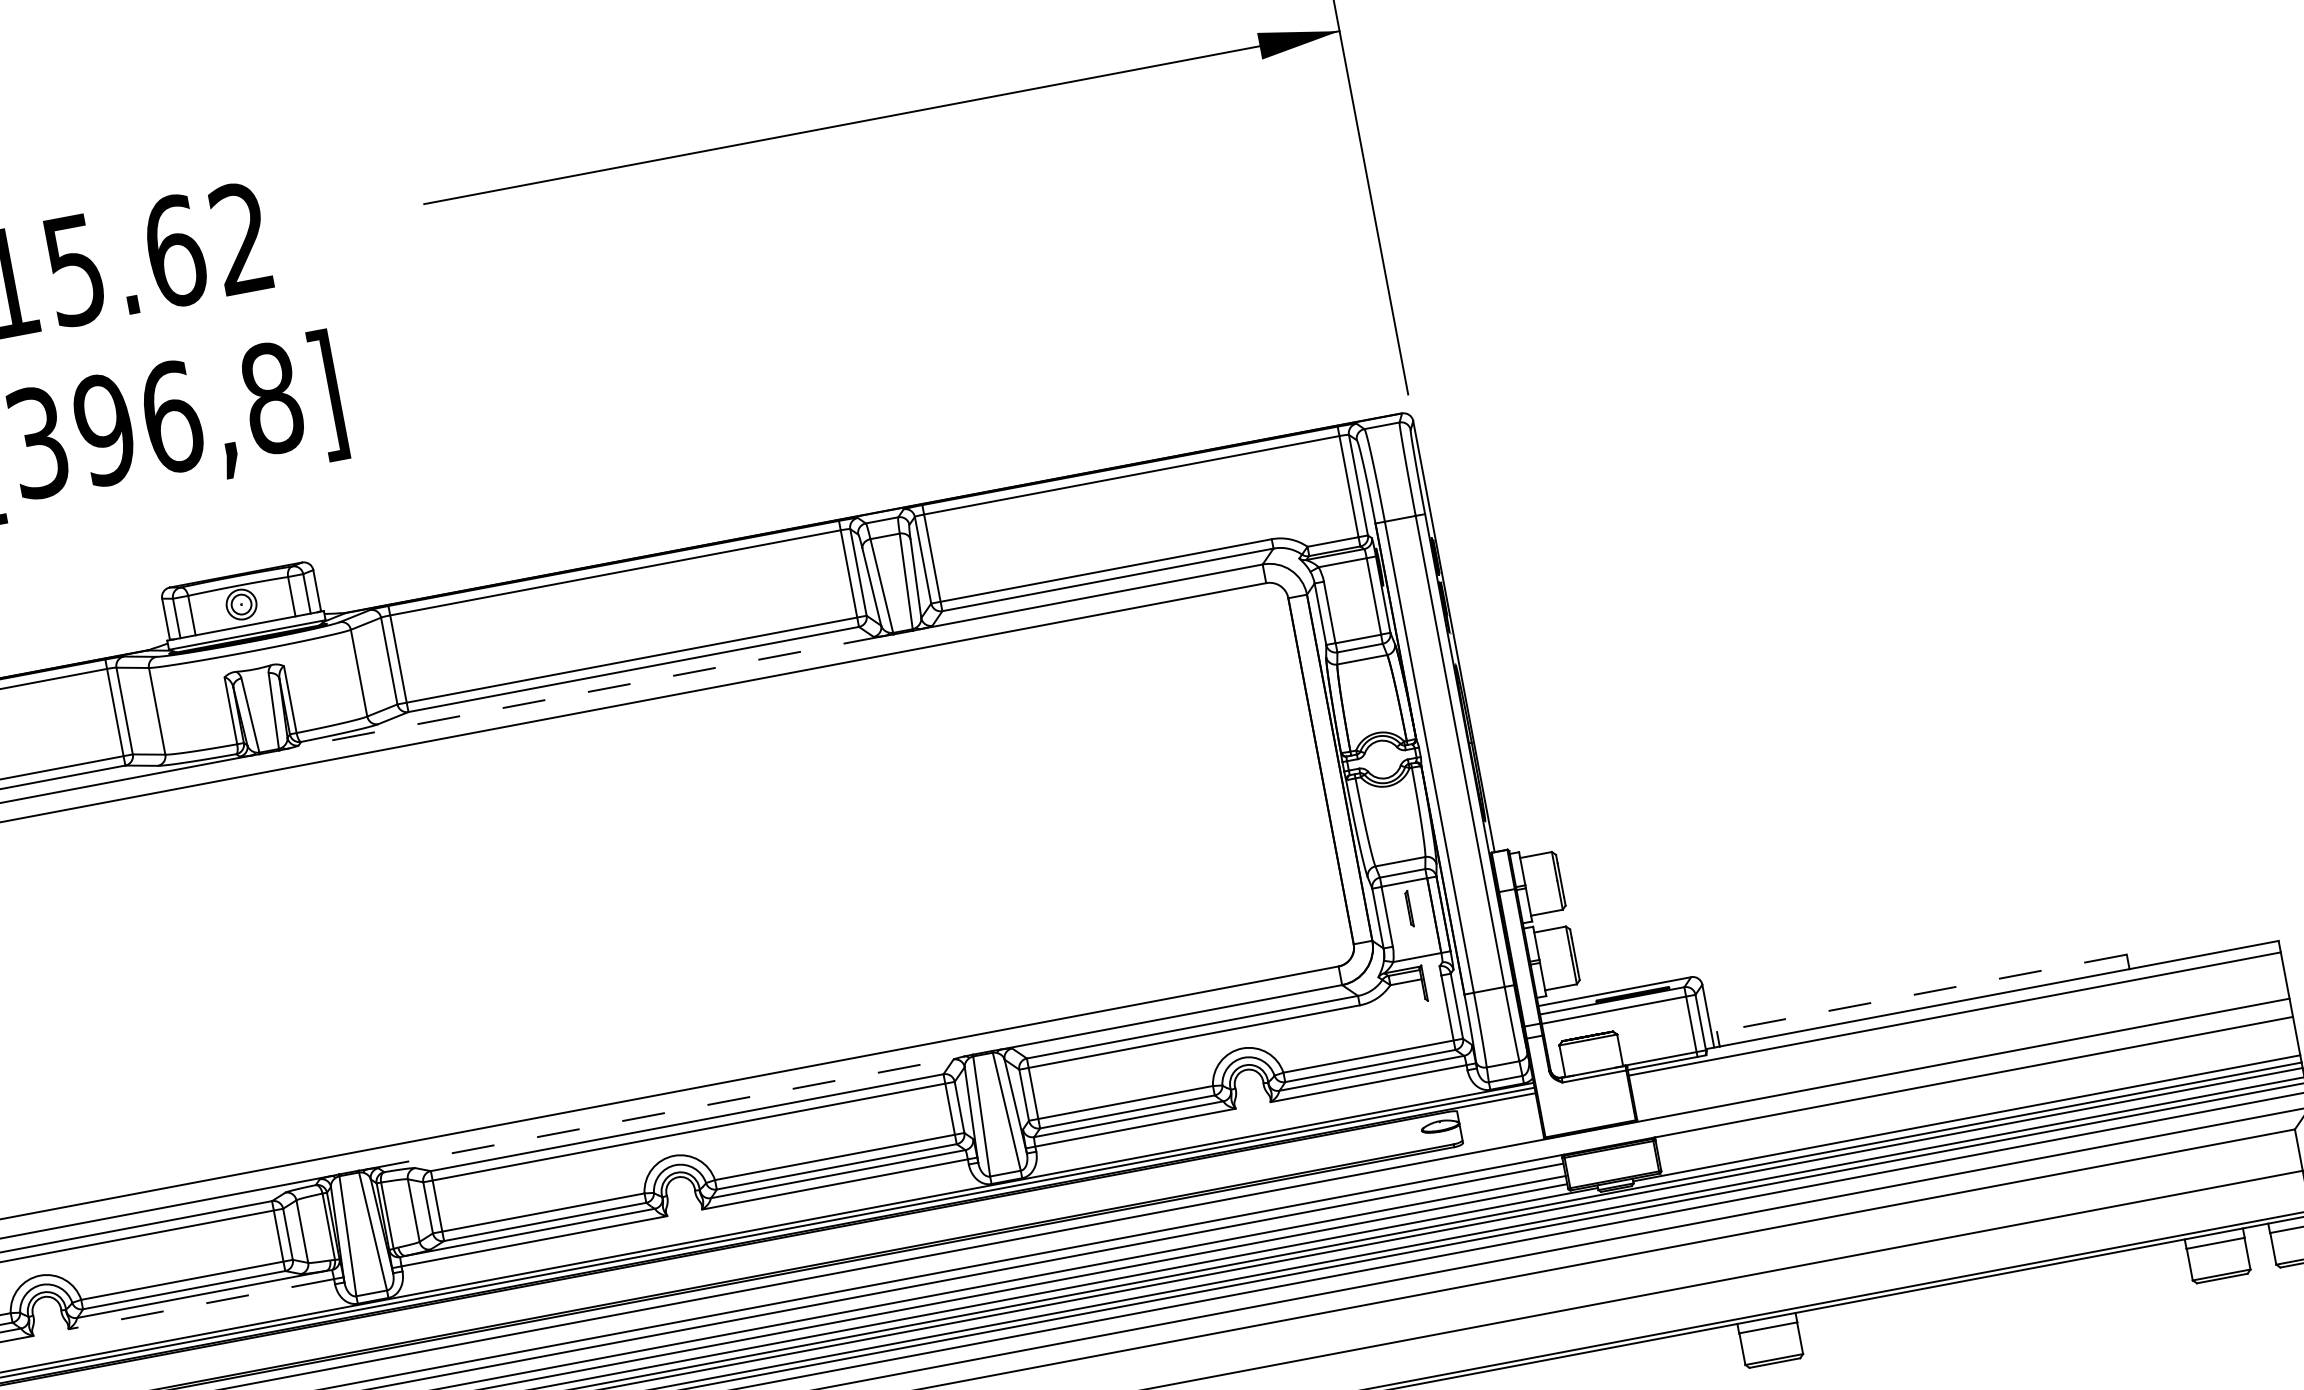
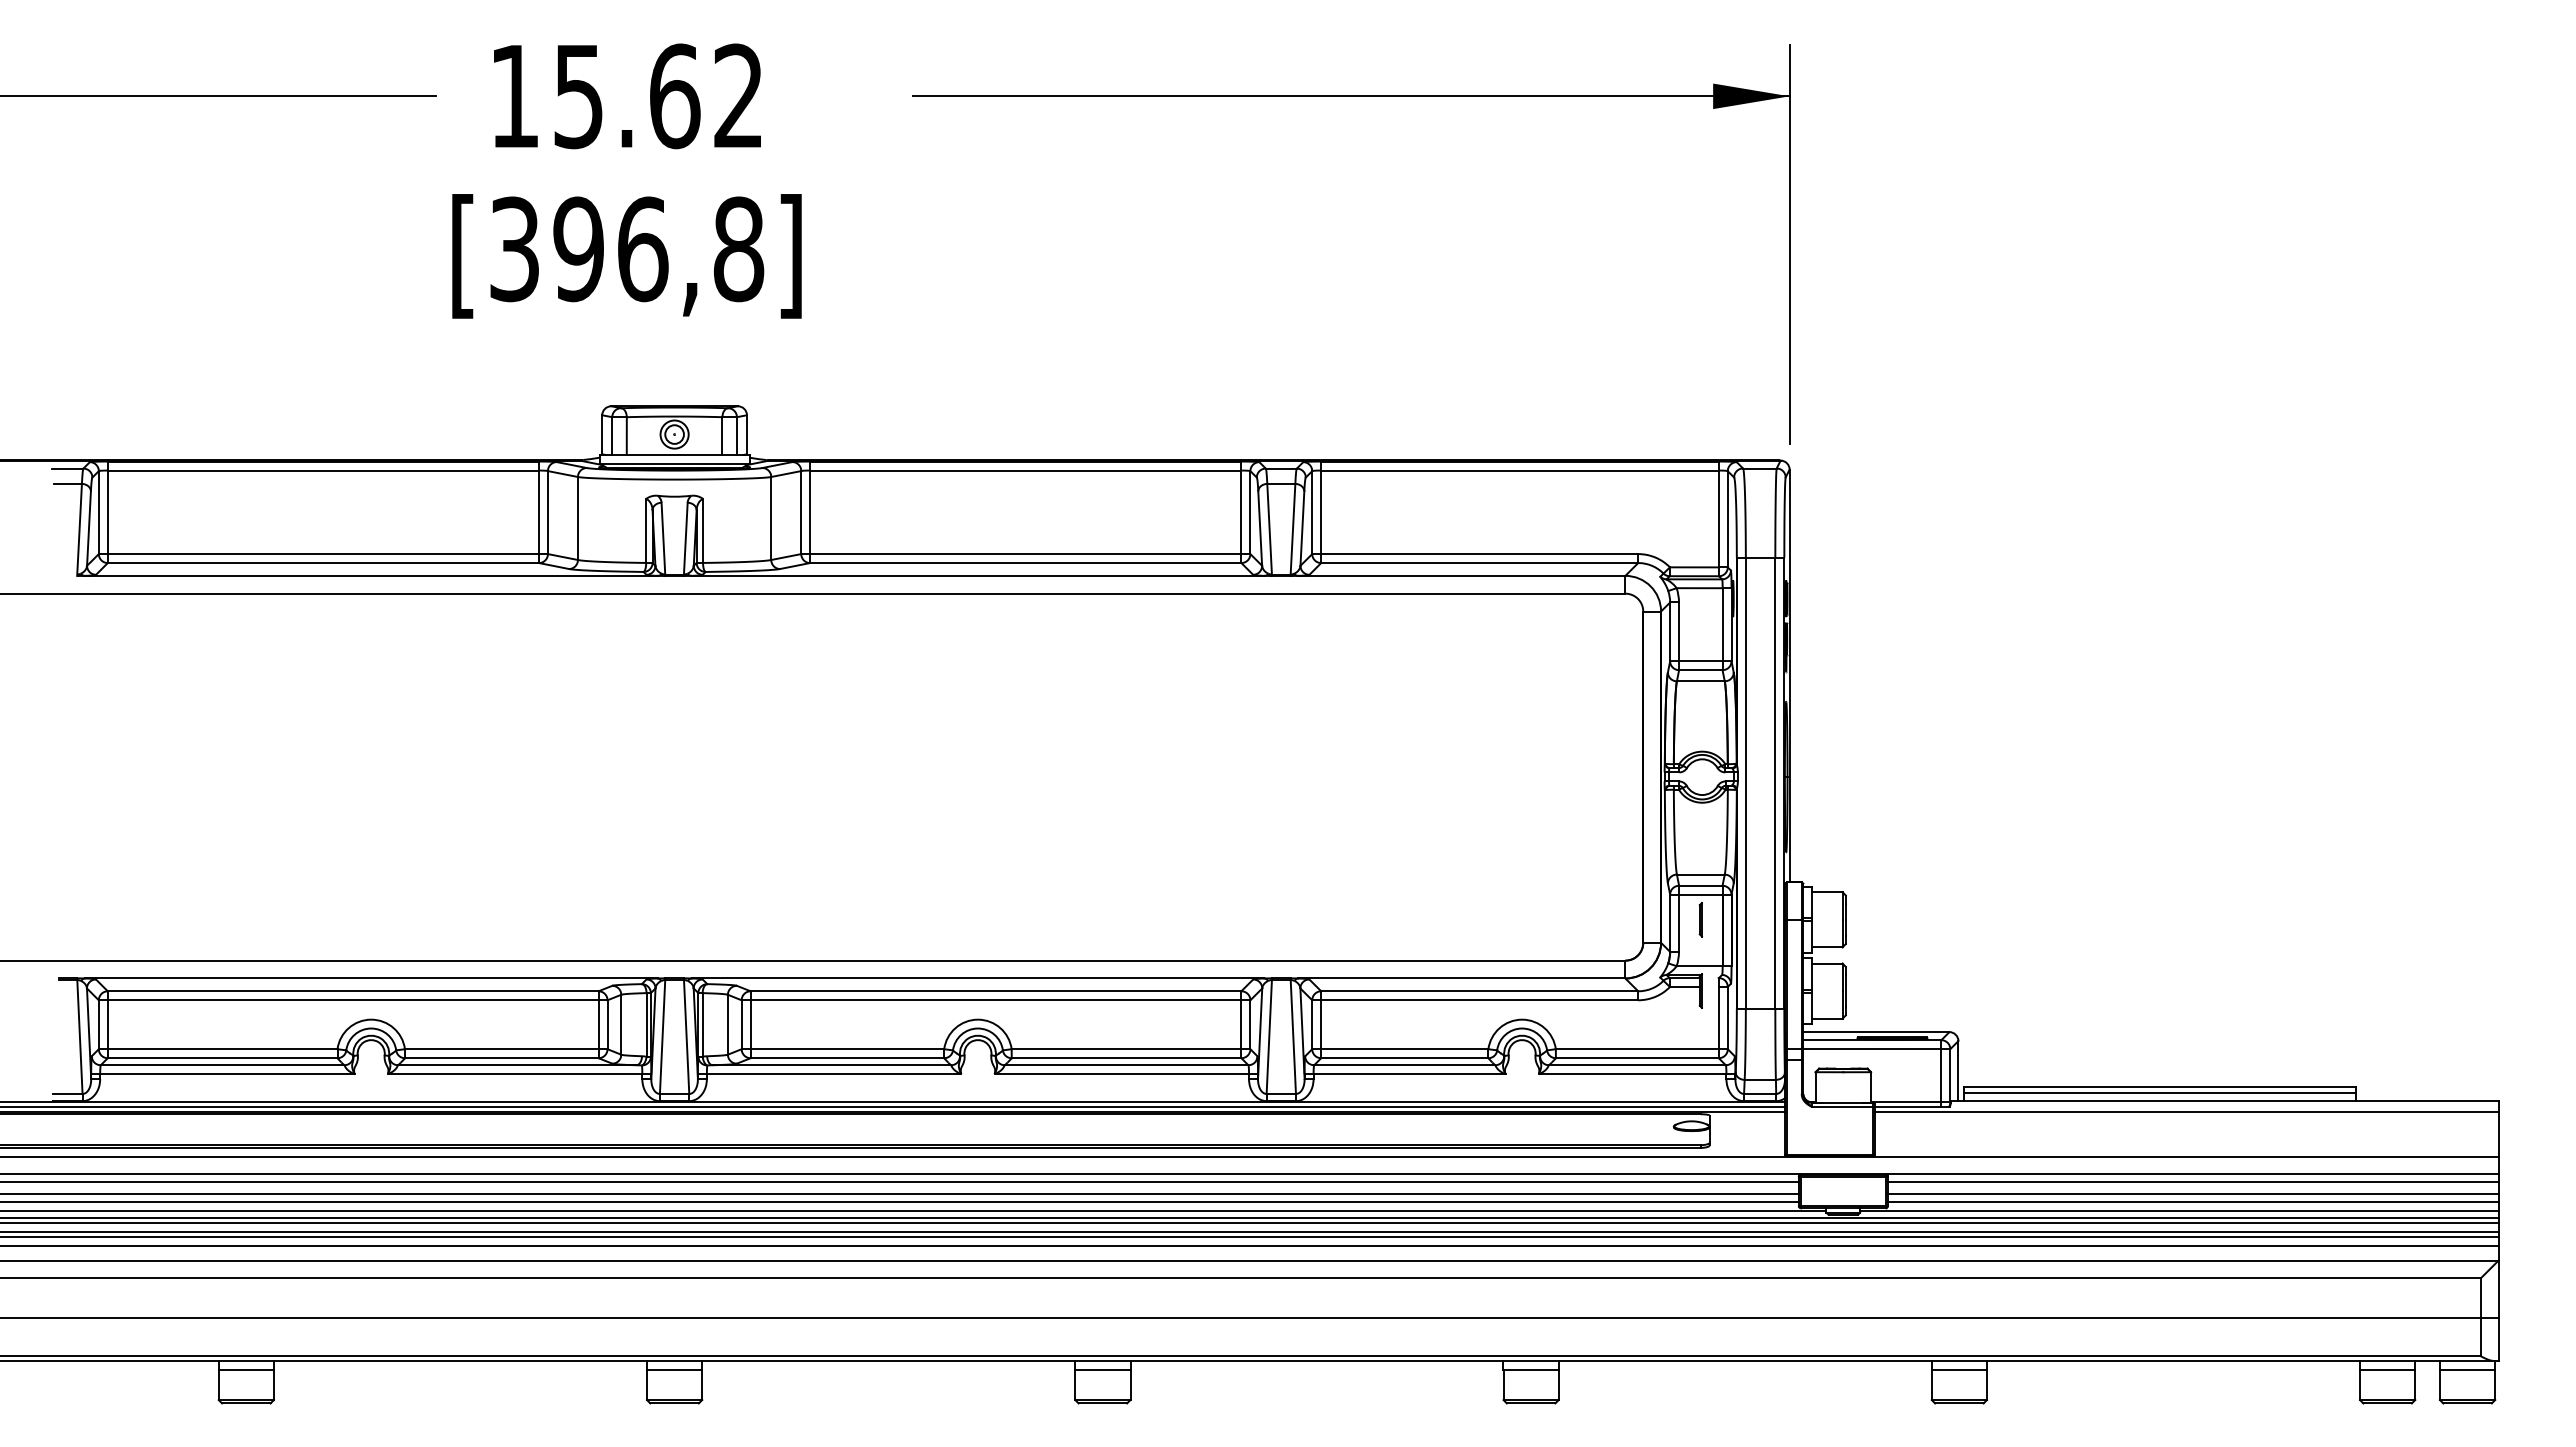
line: (585, 692) -> (977, 575), dashed -> solid
line: (1921, 993) -> (2159, 1087), dashed -> solid
line: (1922, 999) -> (2159, 1093), added
line: (1974, 1086) -> (2192, 1182), added
line: (1976, 1097) -> (2192, 1193), added
line: (1978, 1106) -> (2192, 1201), added
line: (666, 1112) -> (978, 978), dashed -> solid
line: (200, 1304) -> (514, 1074), dashed -> solid

